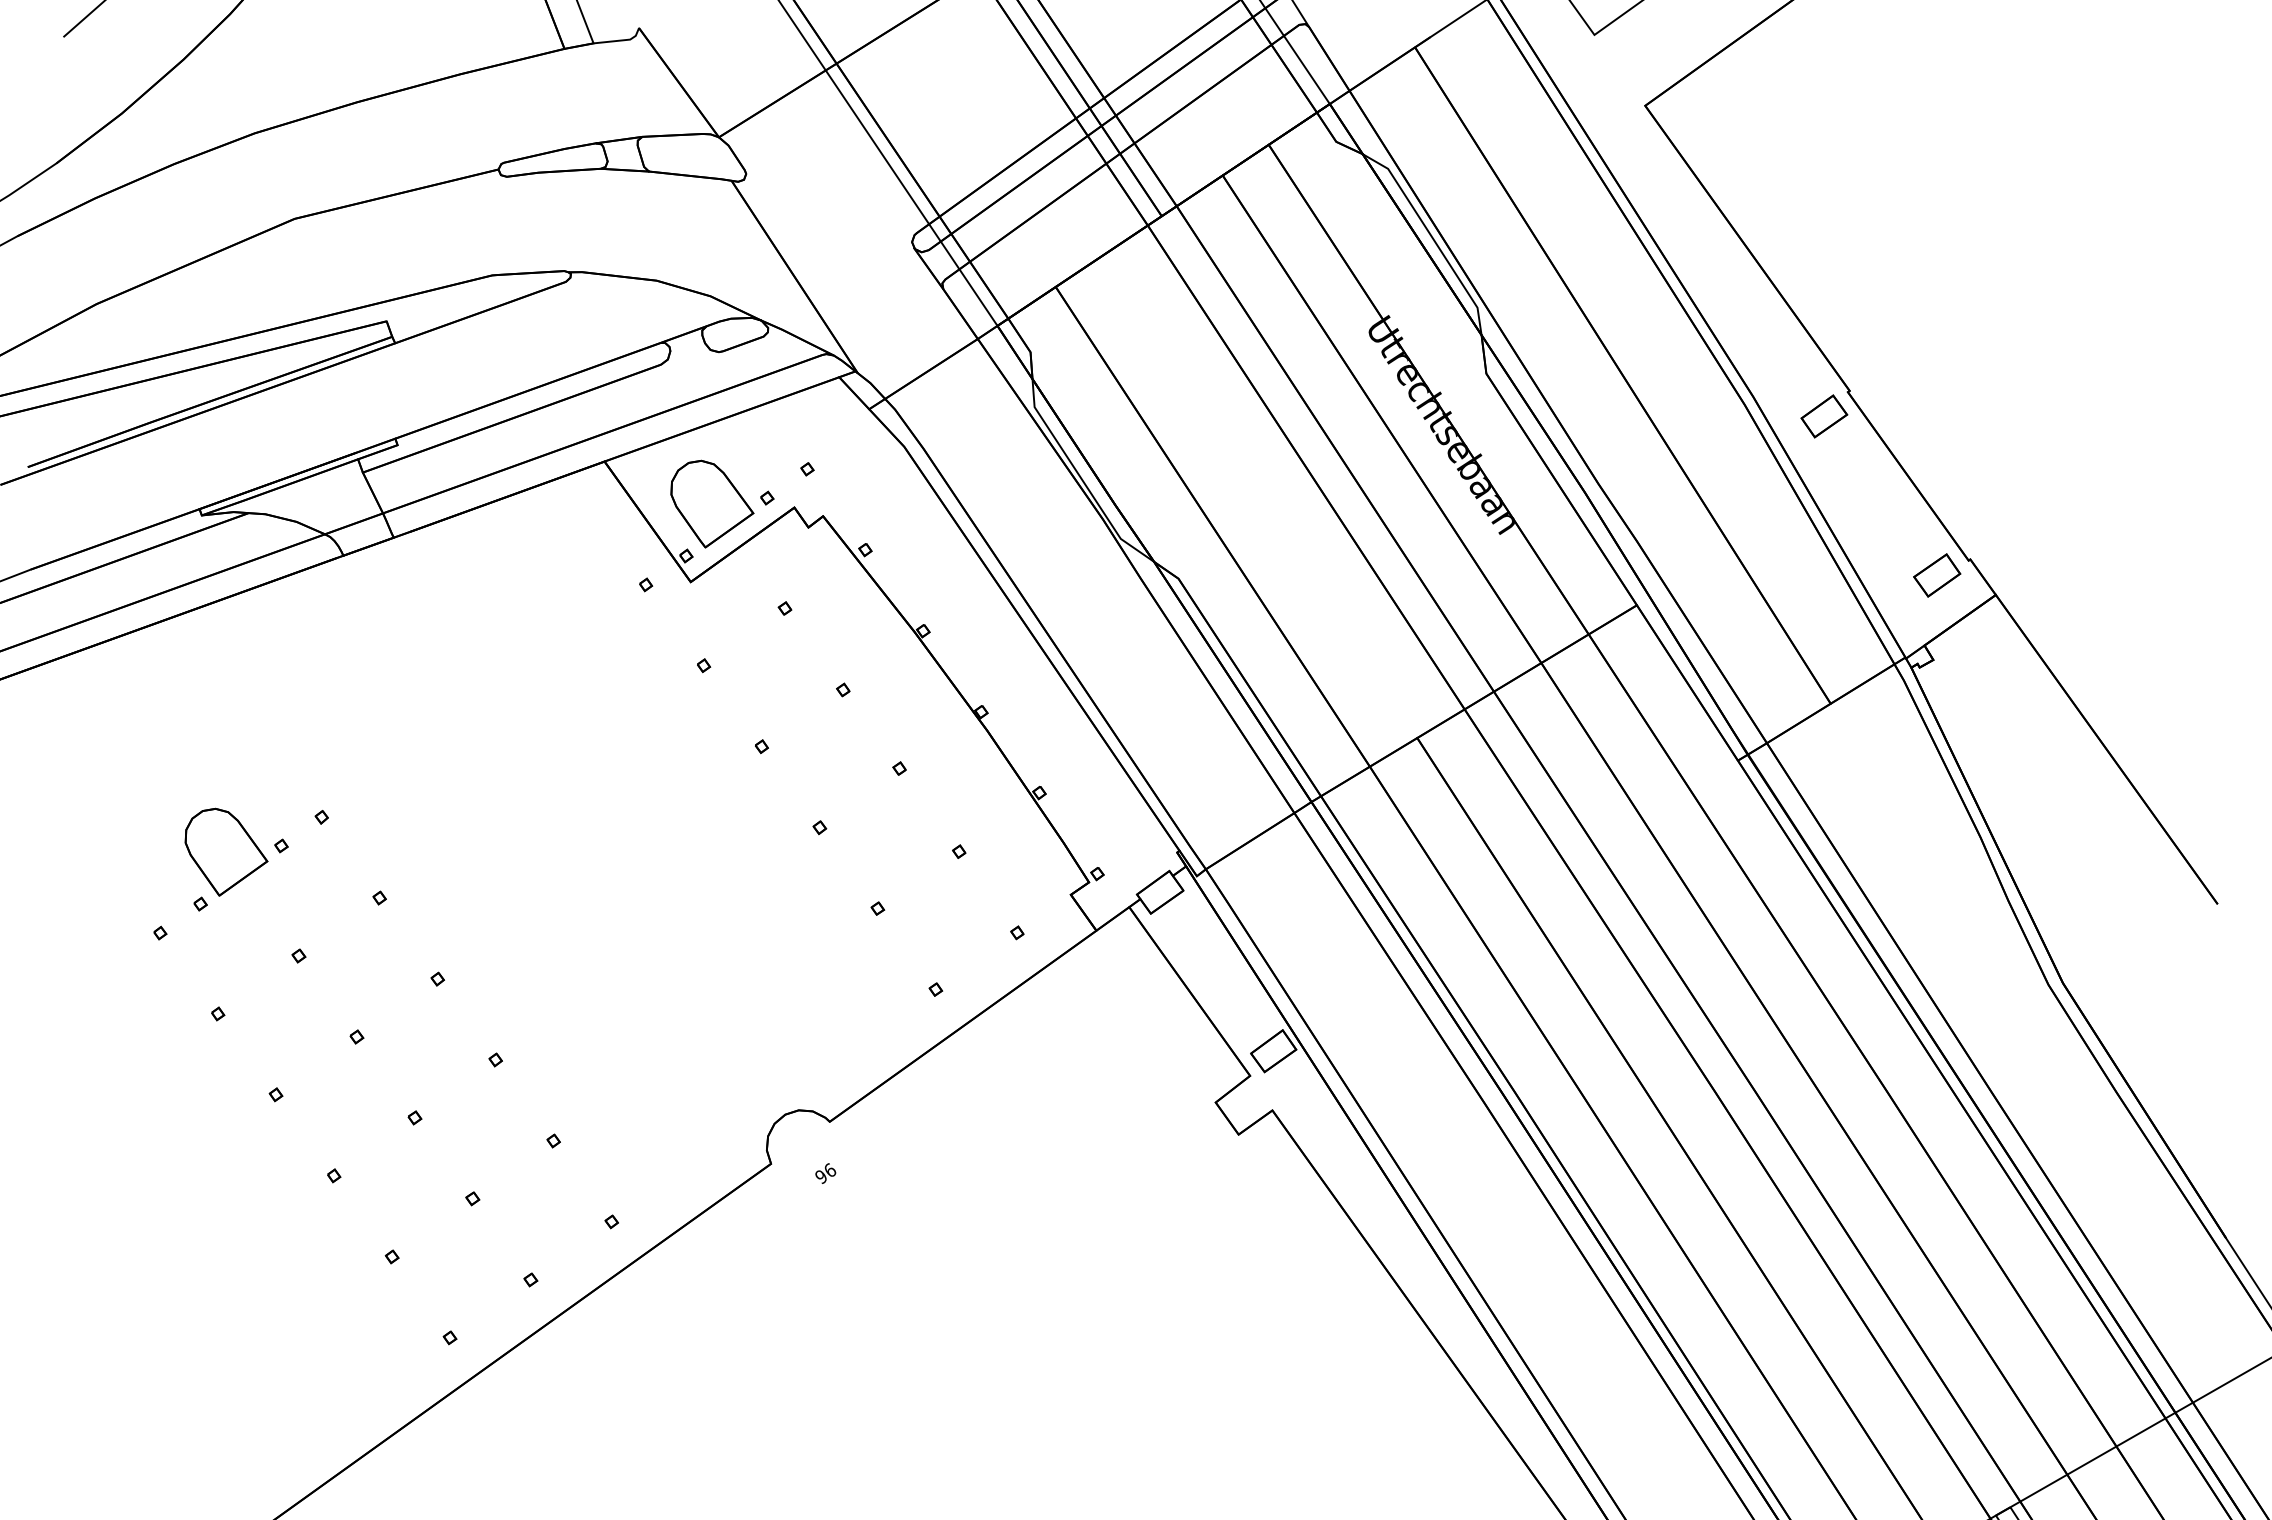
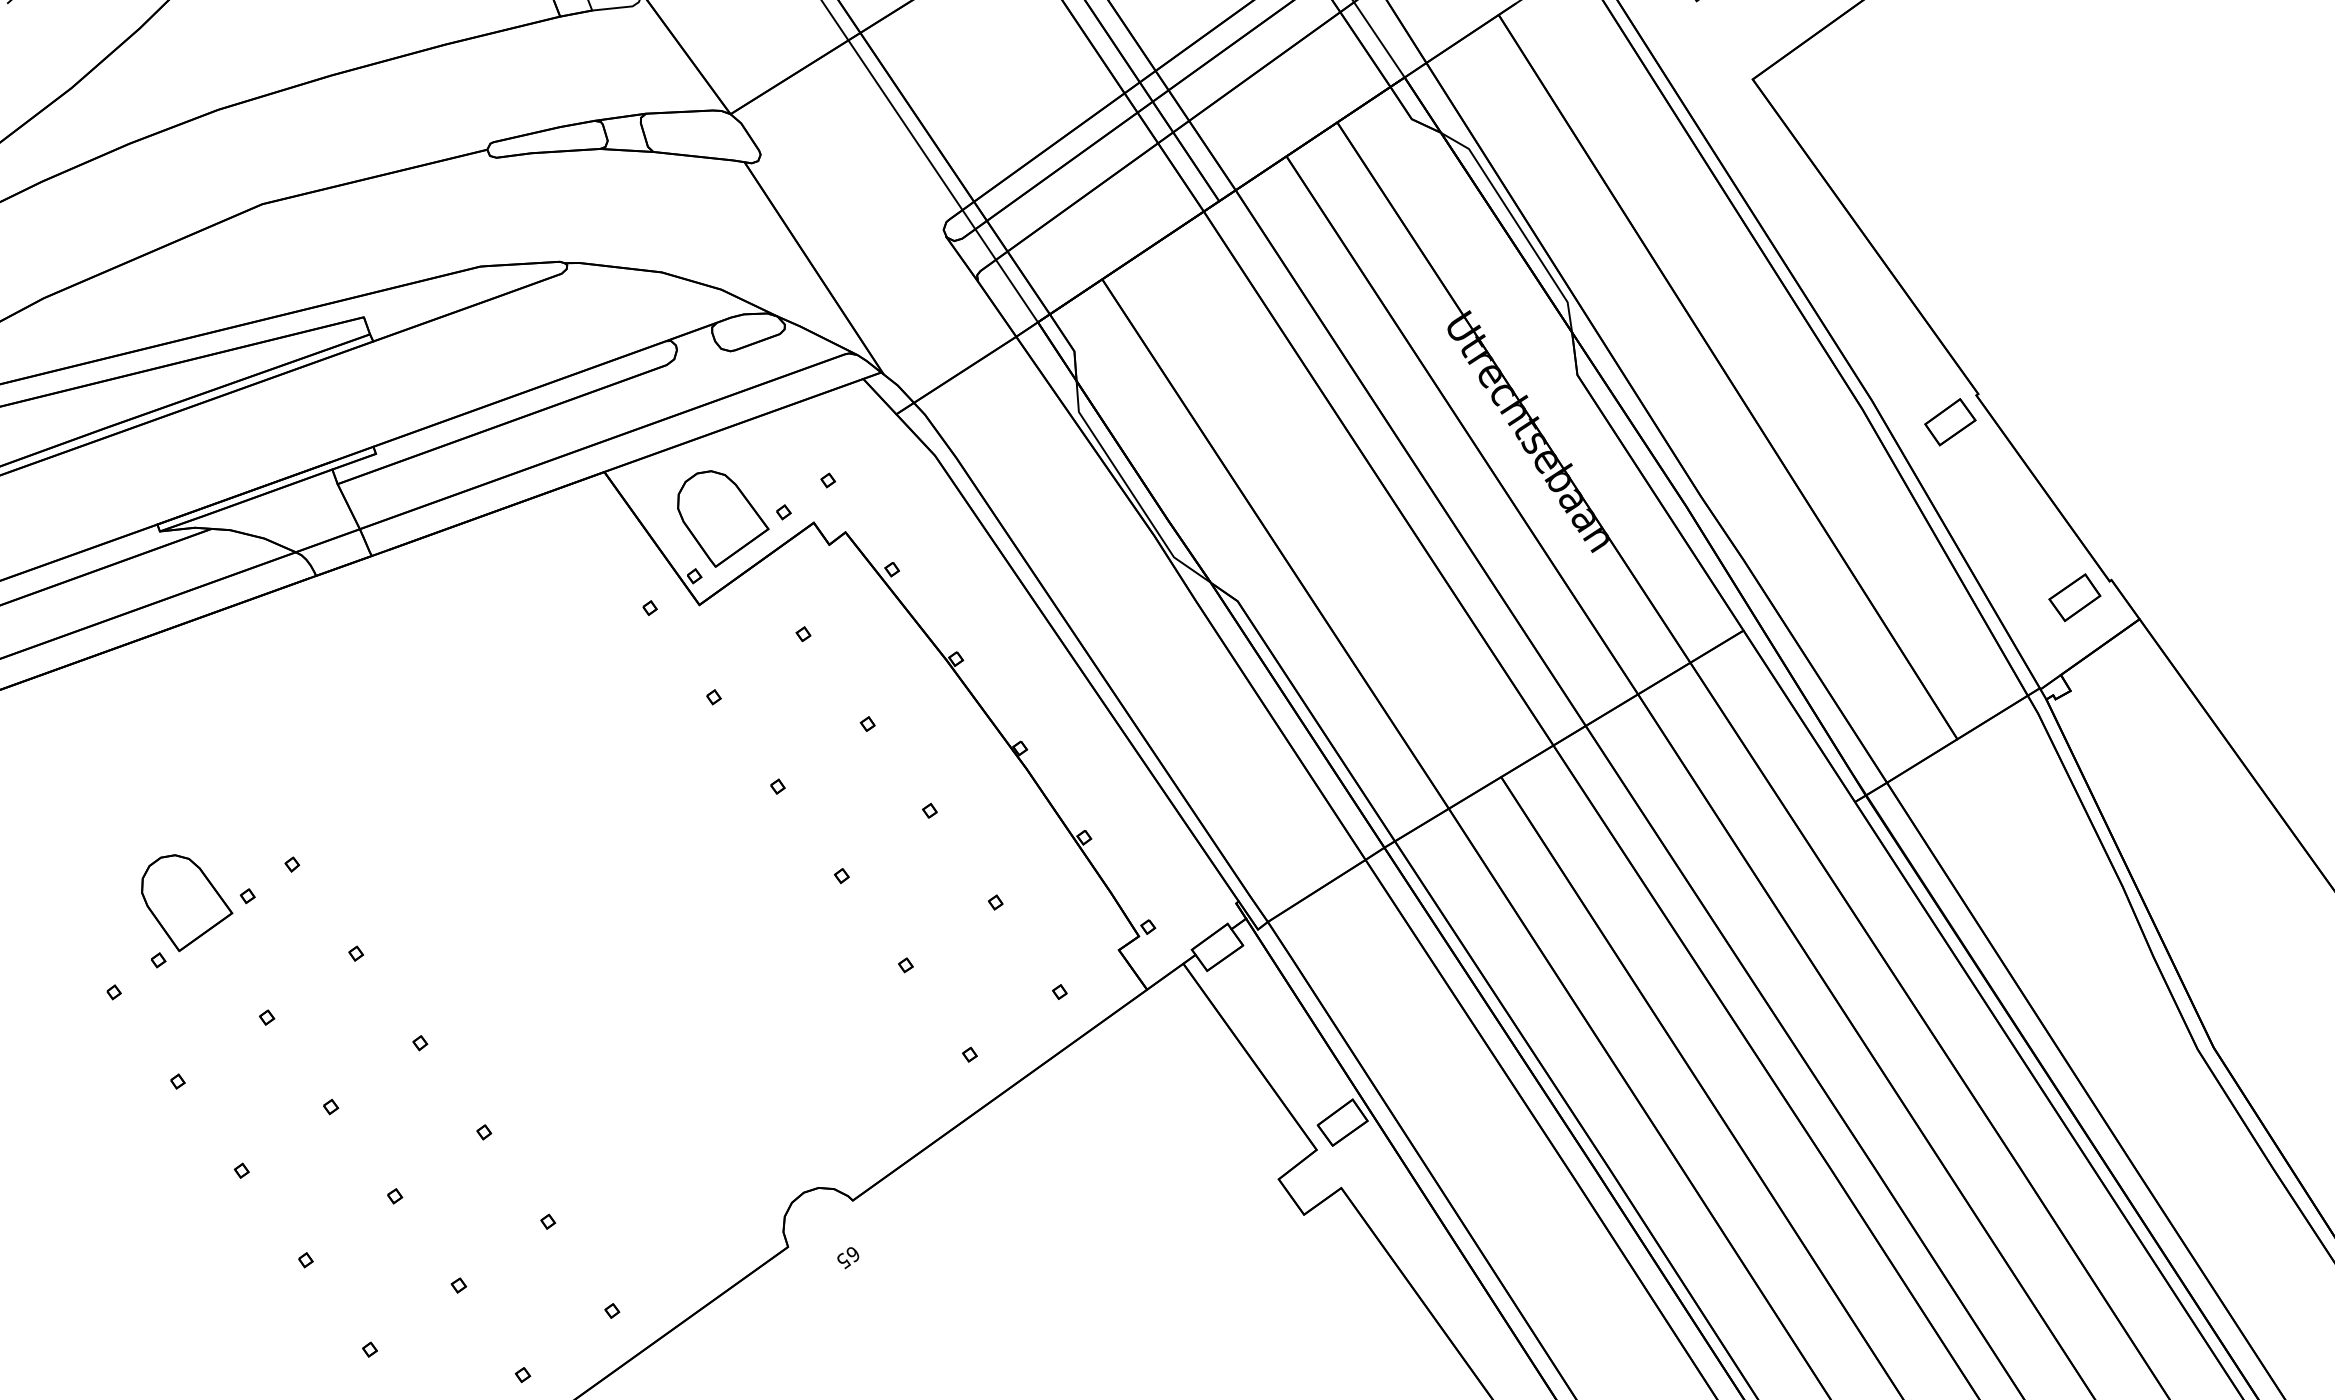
text: (825, 1173) -> (848, 1257), 96 -> 65

